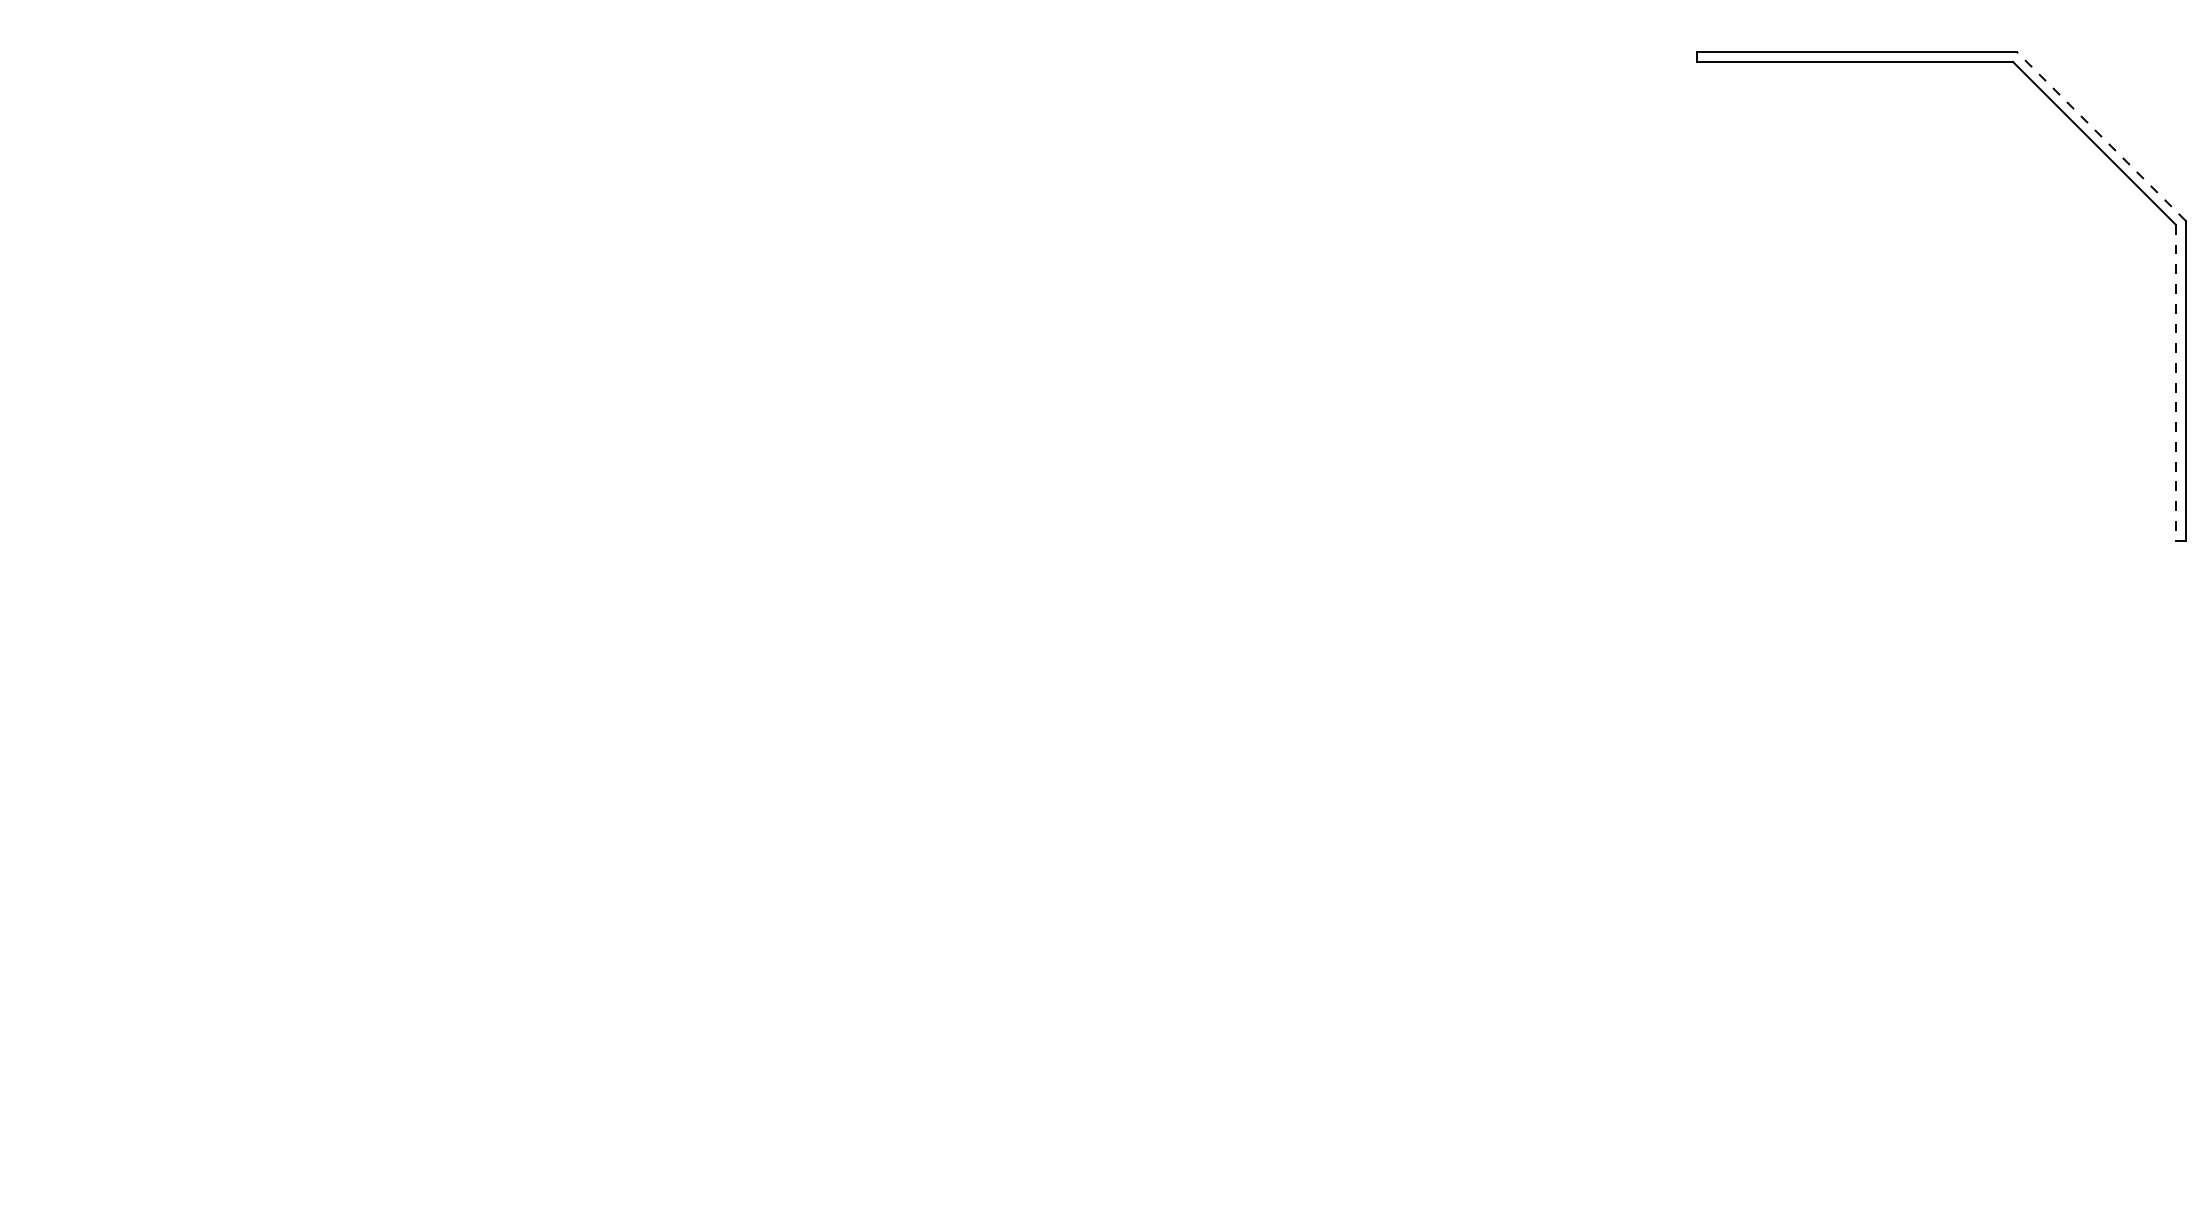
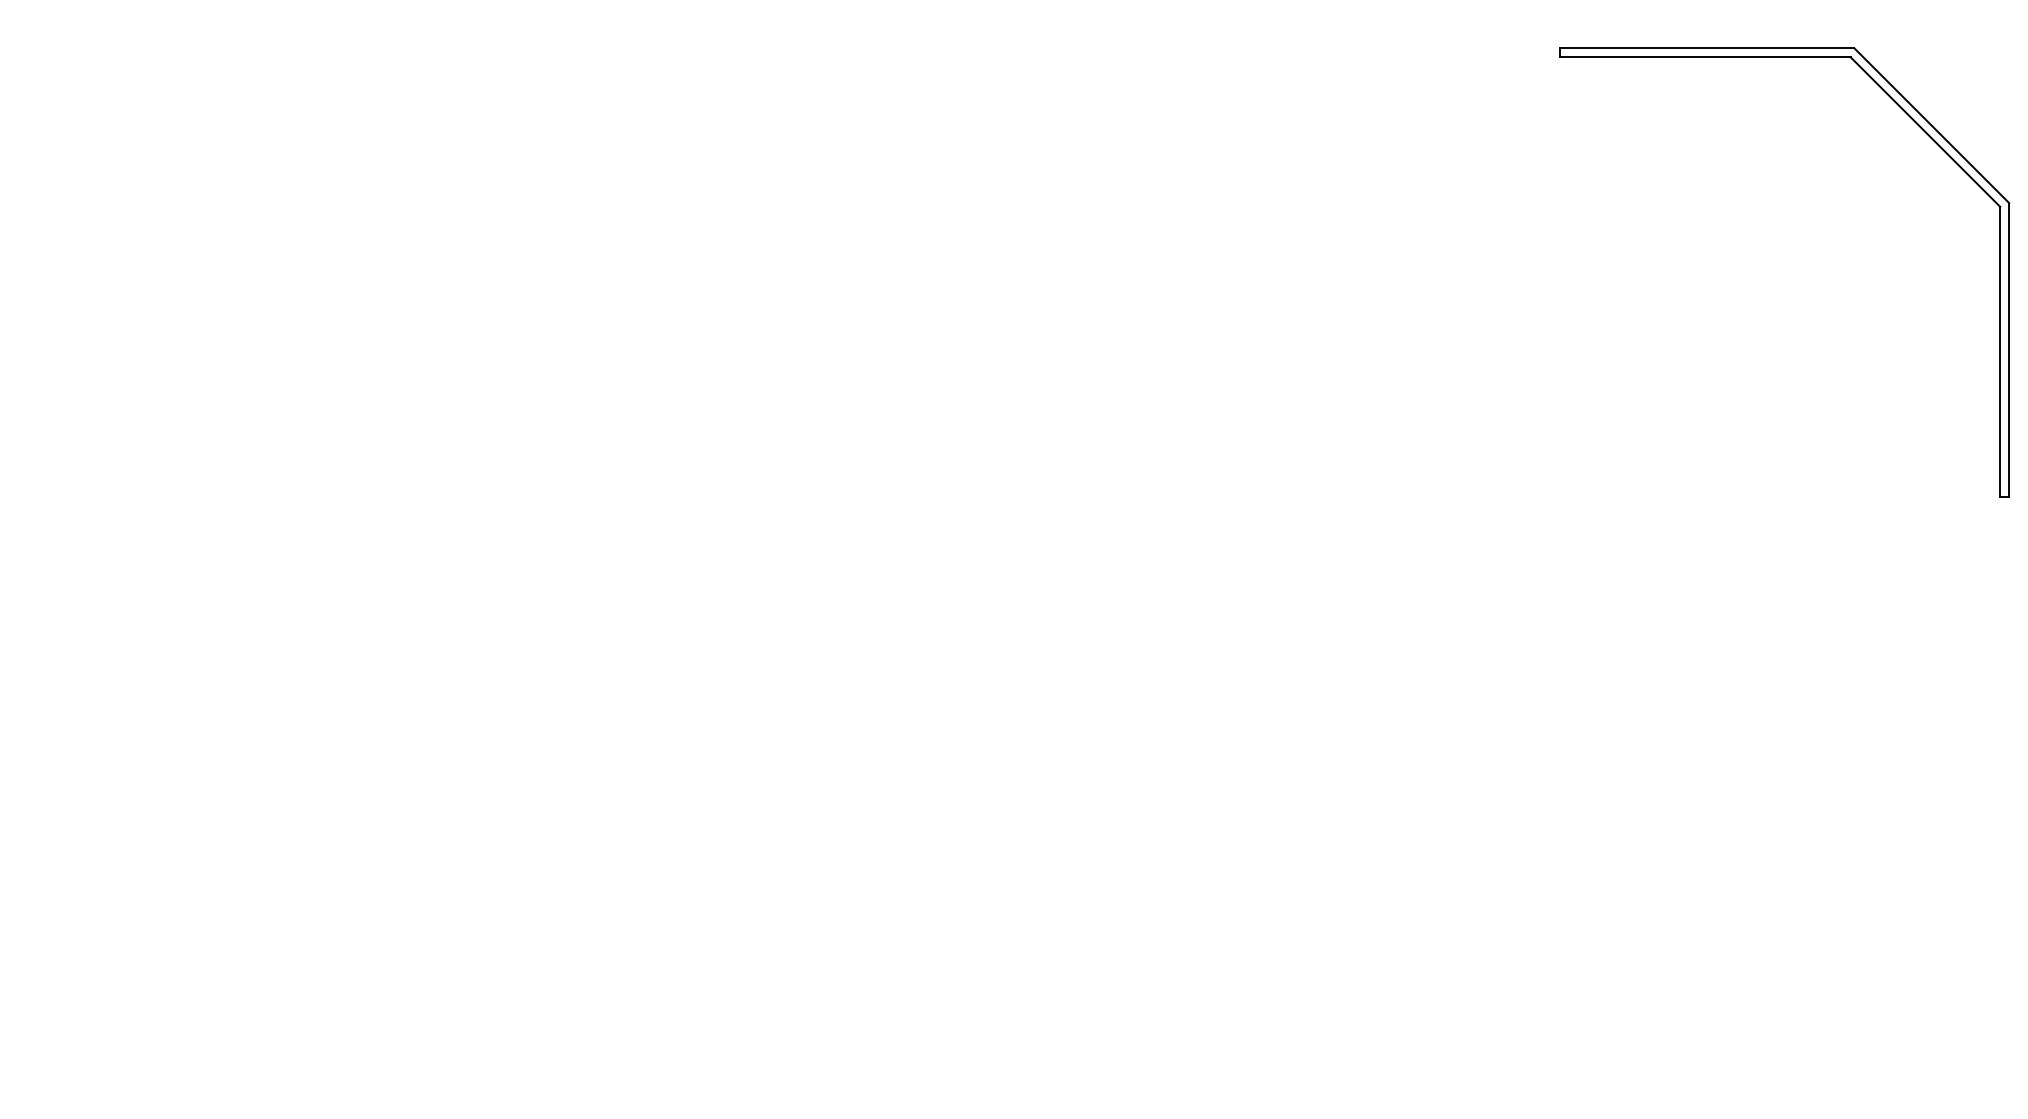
line: (2101, 136) -> (1931, 125), dashed -> solid
line: (2176, 383) -> (2000, 352), dashed -> solid

